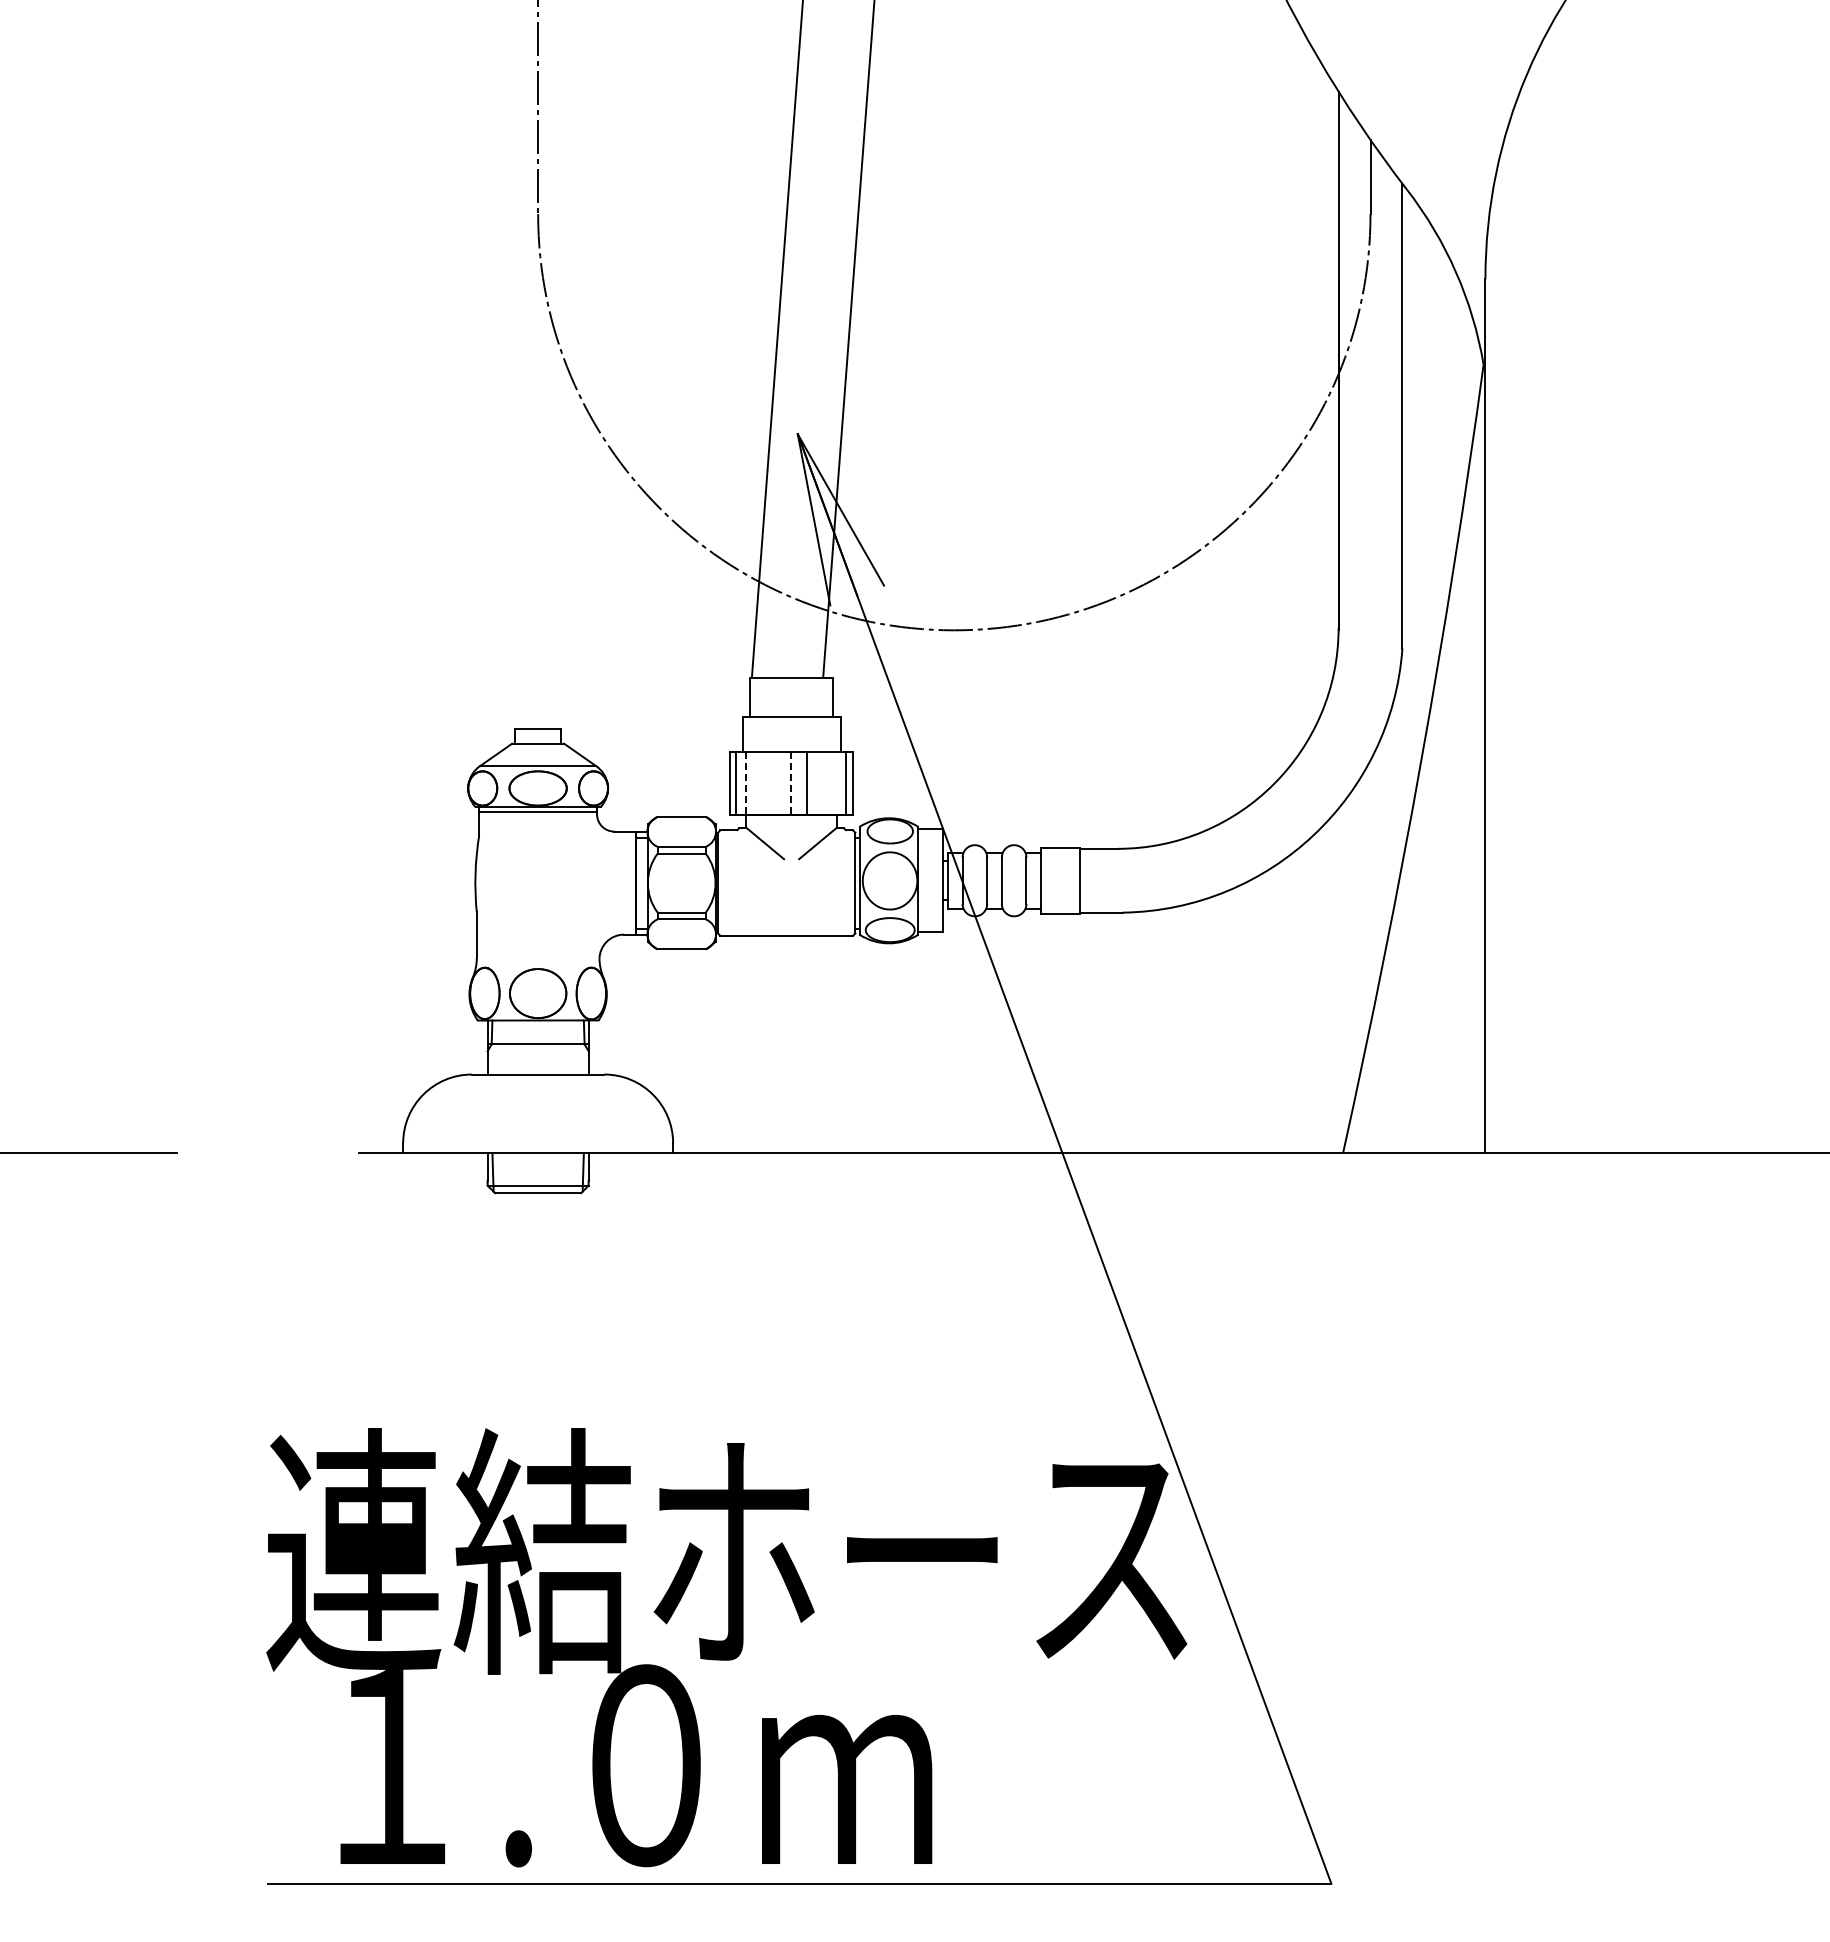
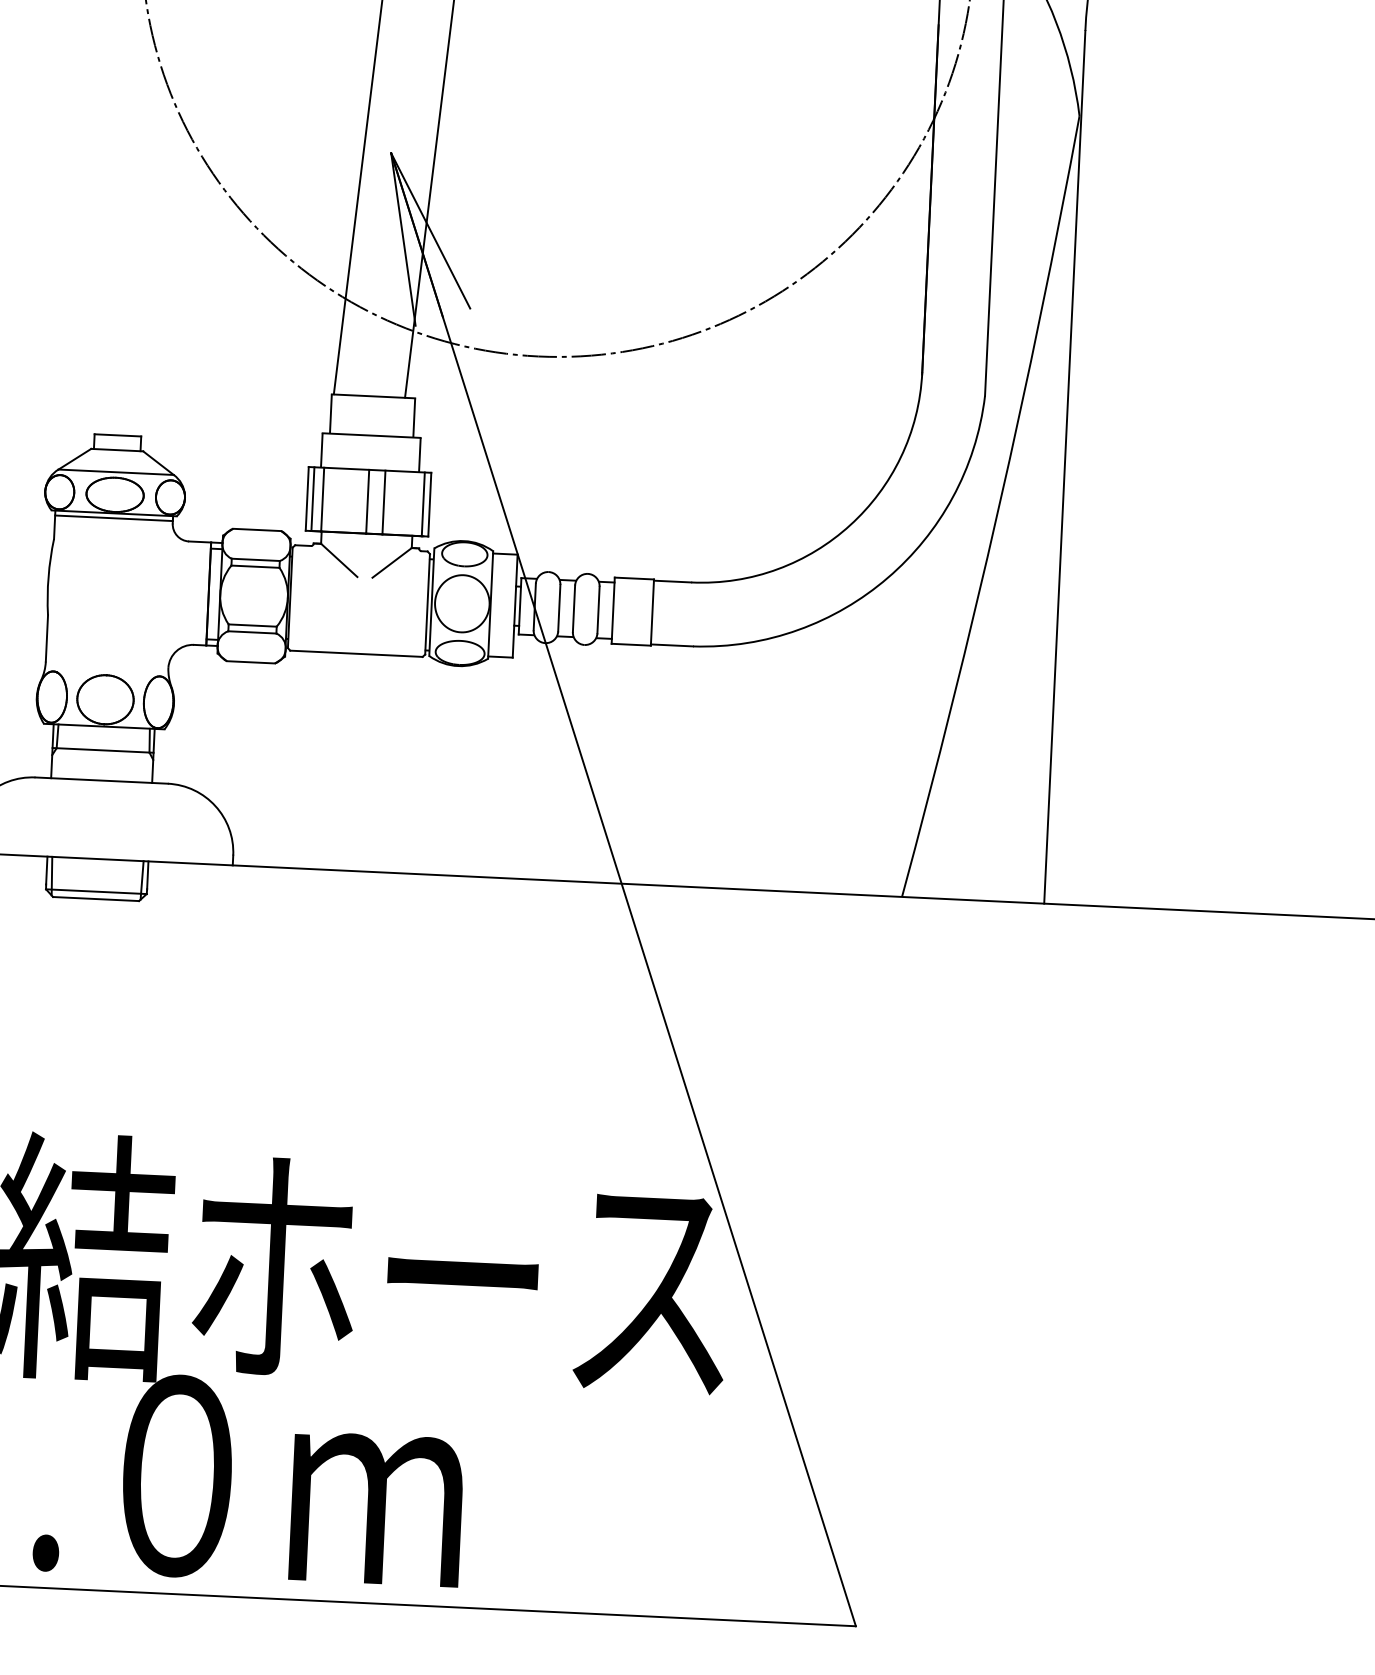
line: (745, 783) -> (322, 499), dashed -> solid
line: (790, 783) -> (367, 501), dashed -> solid

